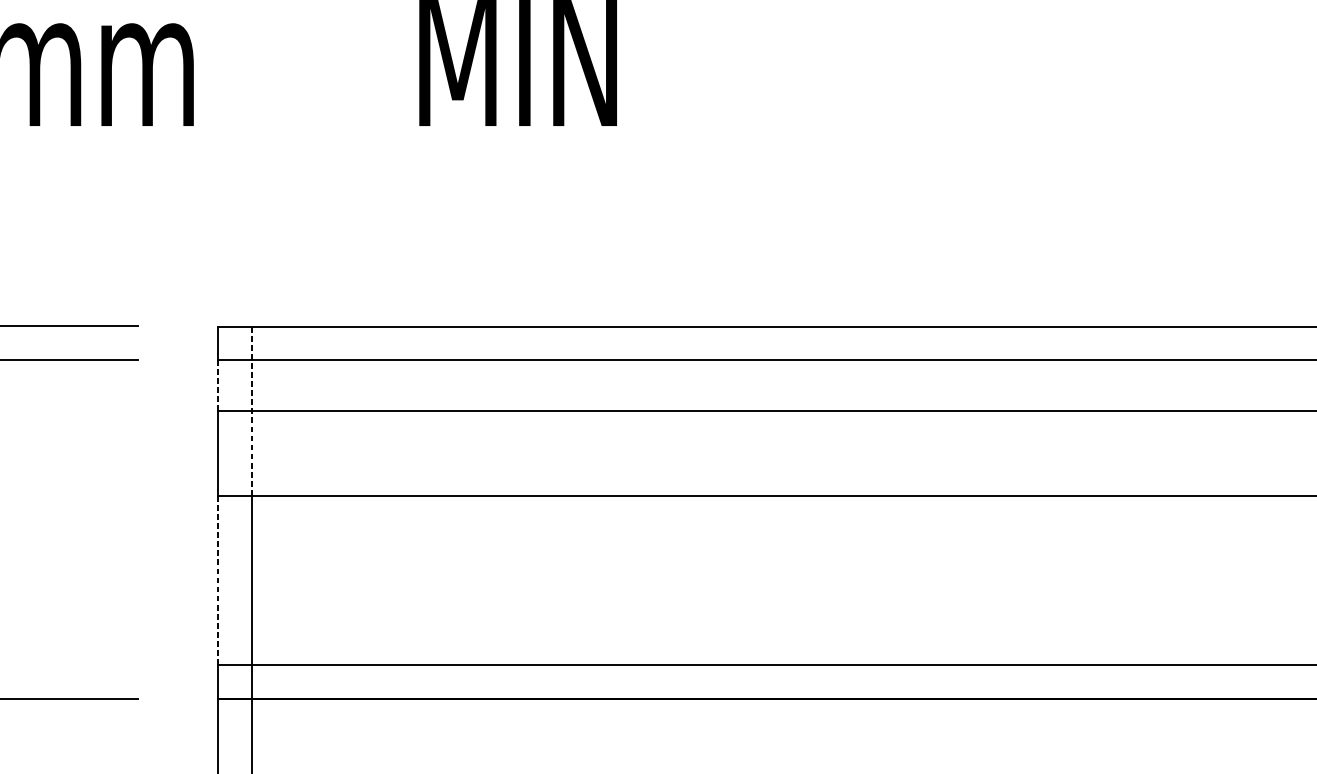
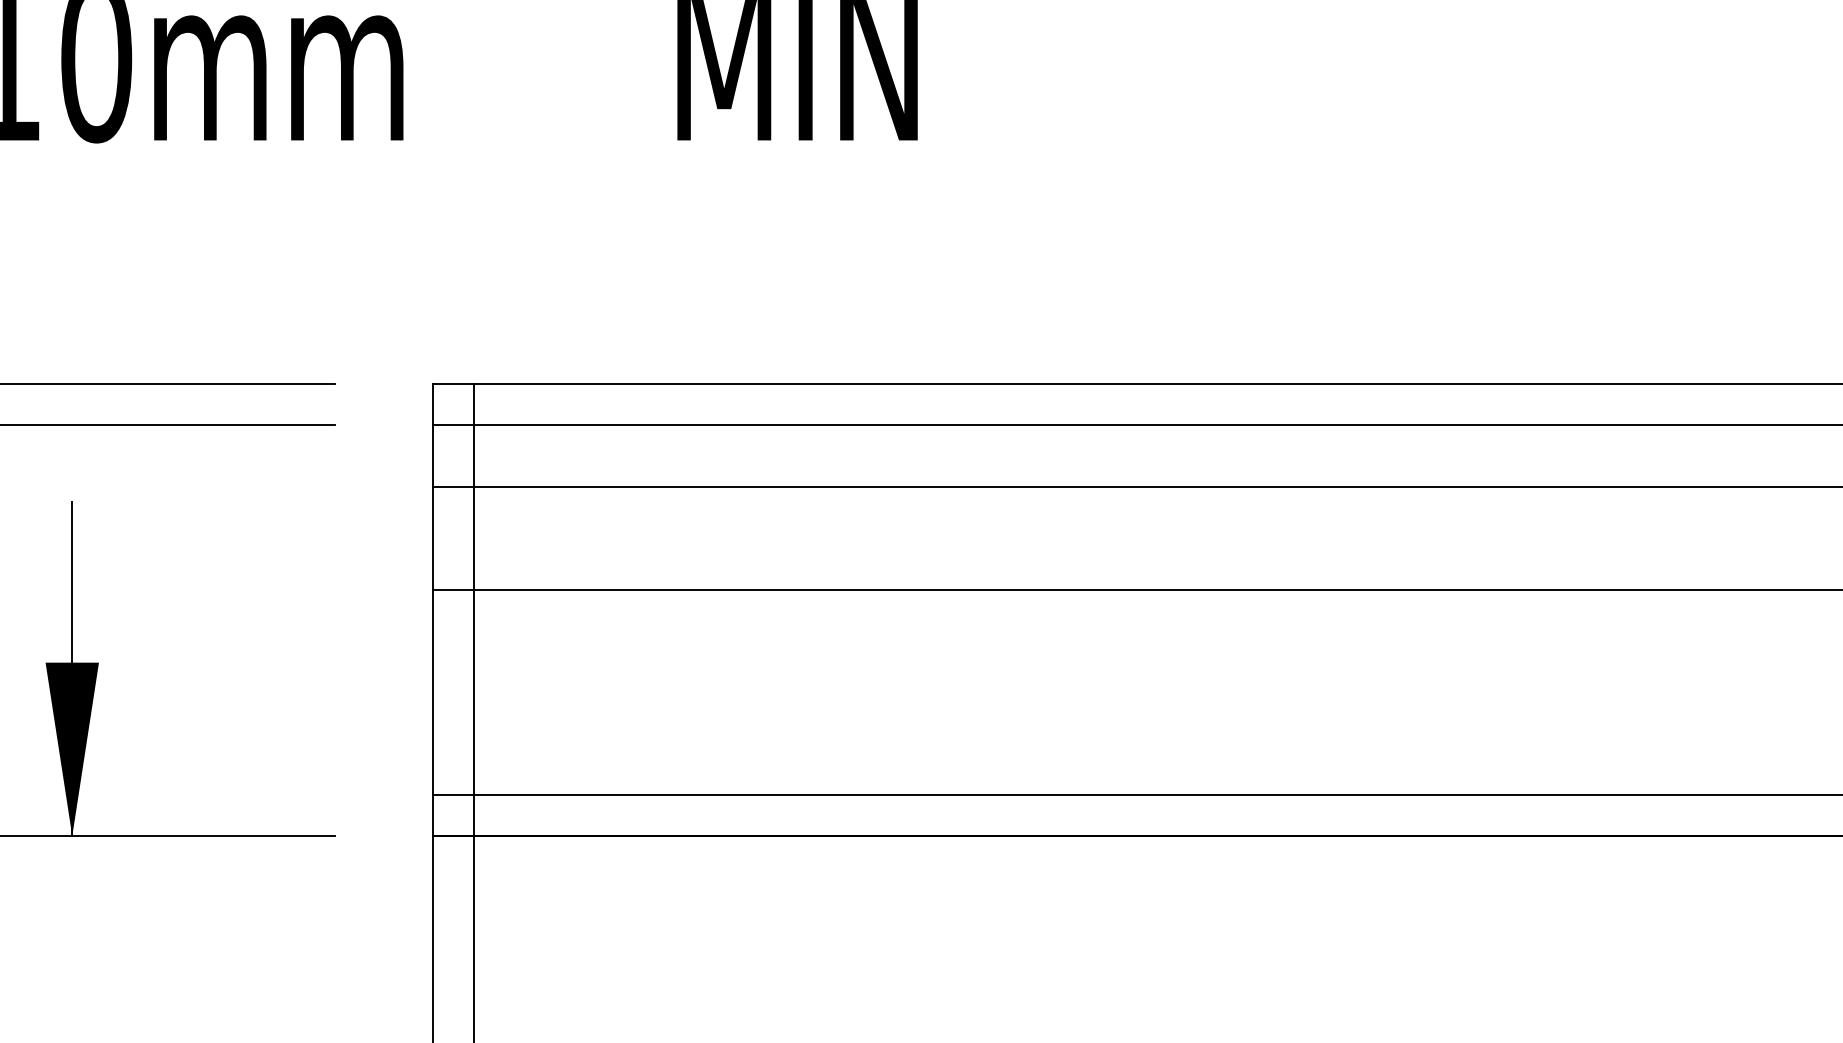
line: (217, 385) -> (432, 455), dashed -> solid
line: (252, 410) -> (474, 486), dashed -> solid
line: (217, 580) -> (432, 692), dashed -> solid

